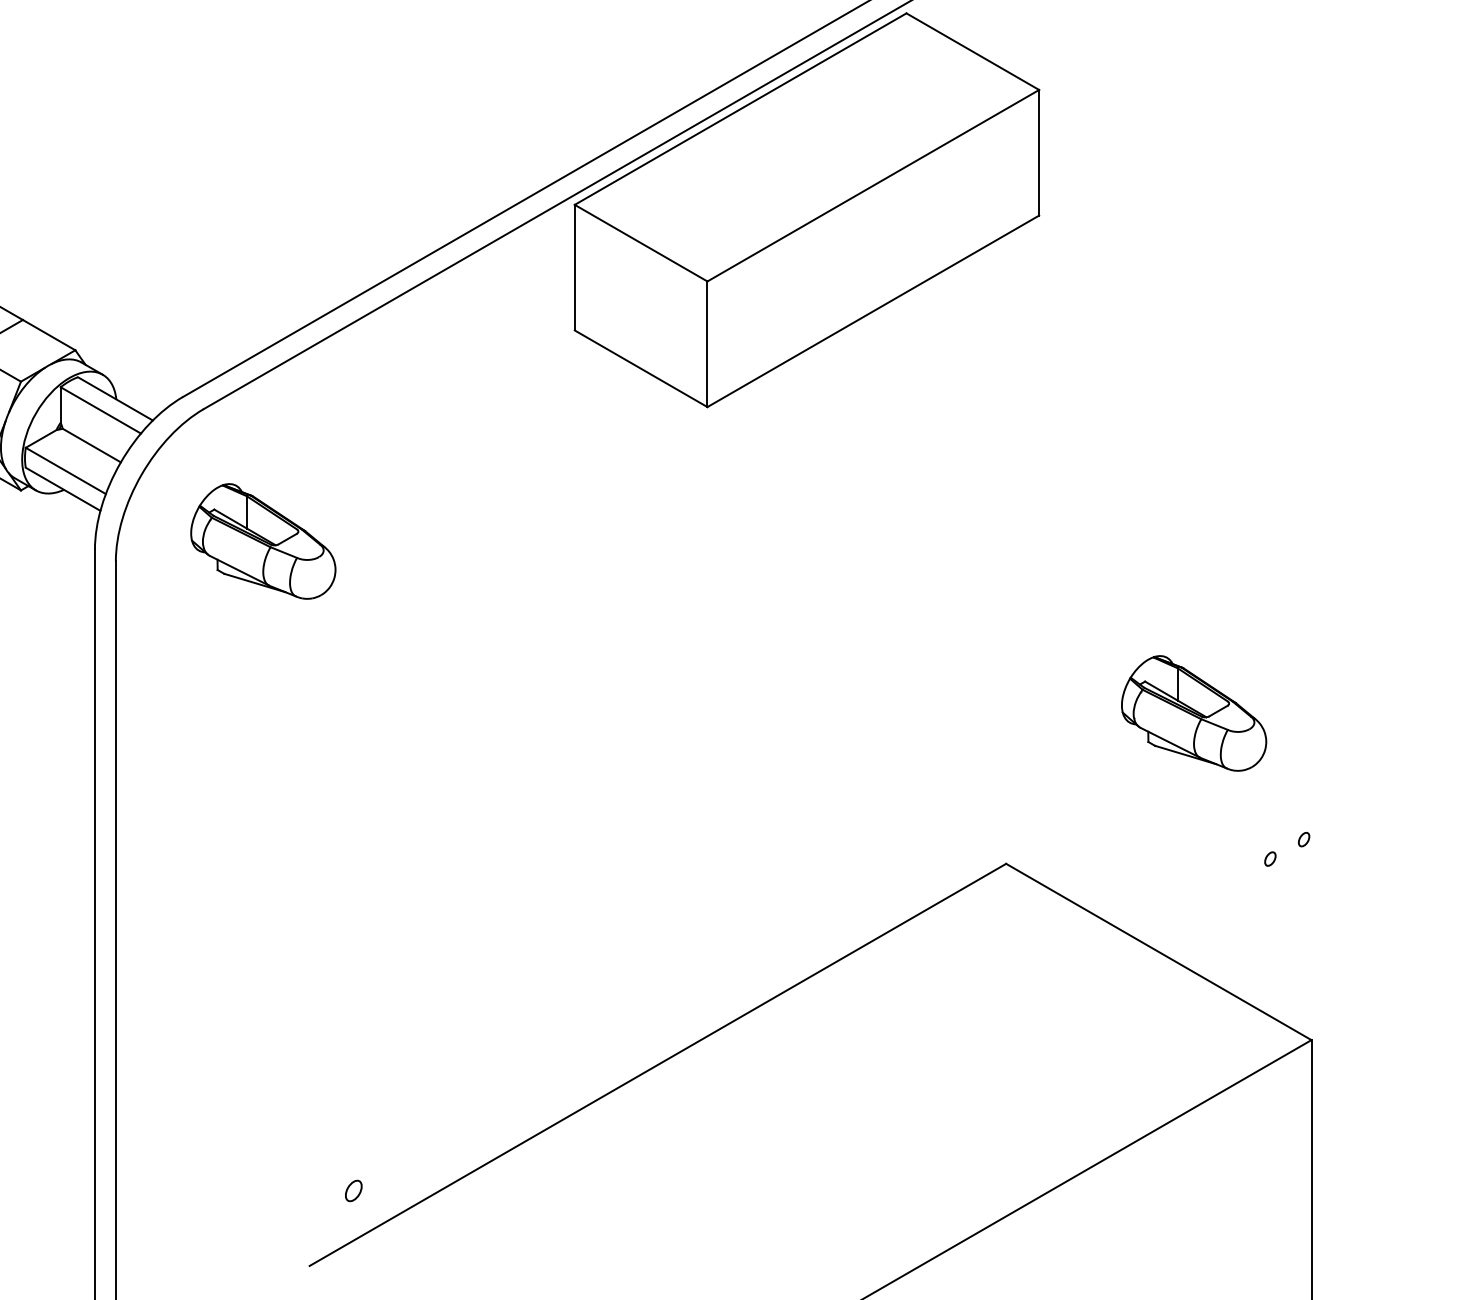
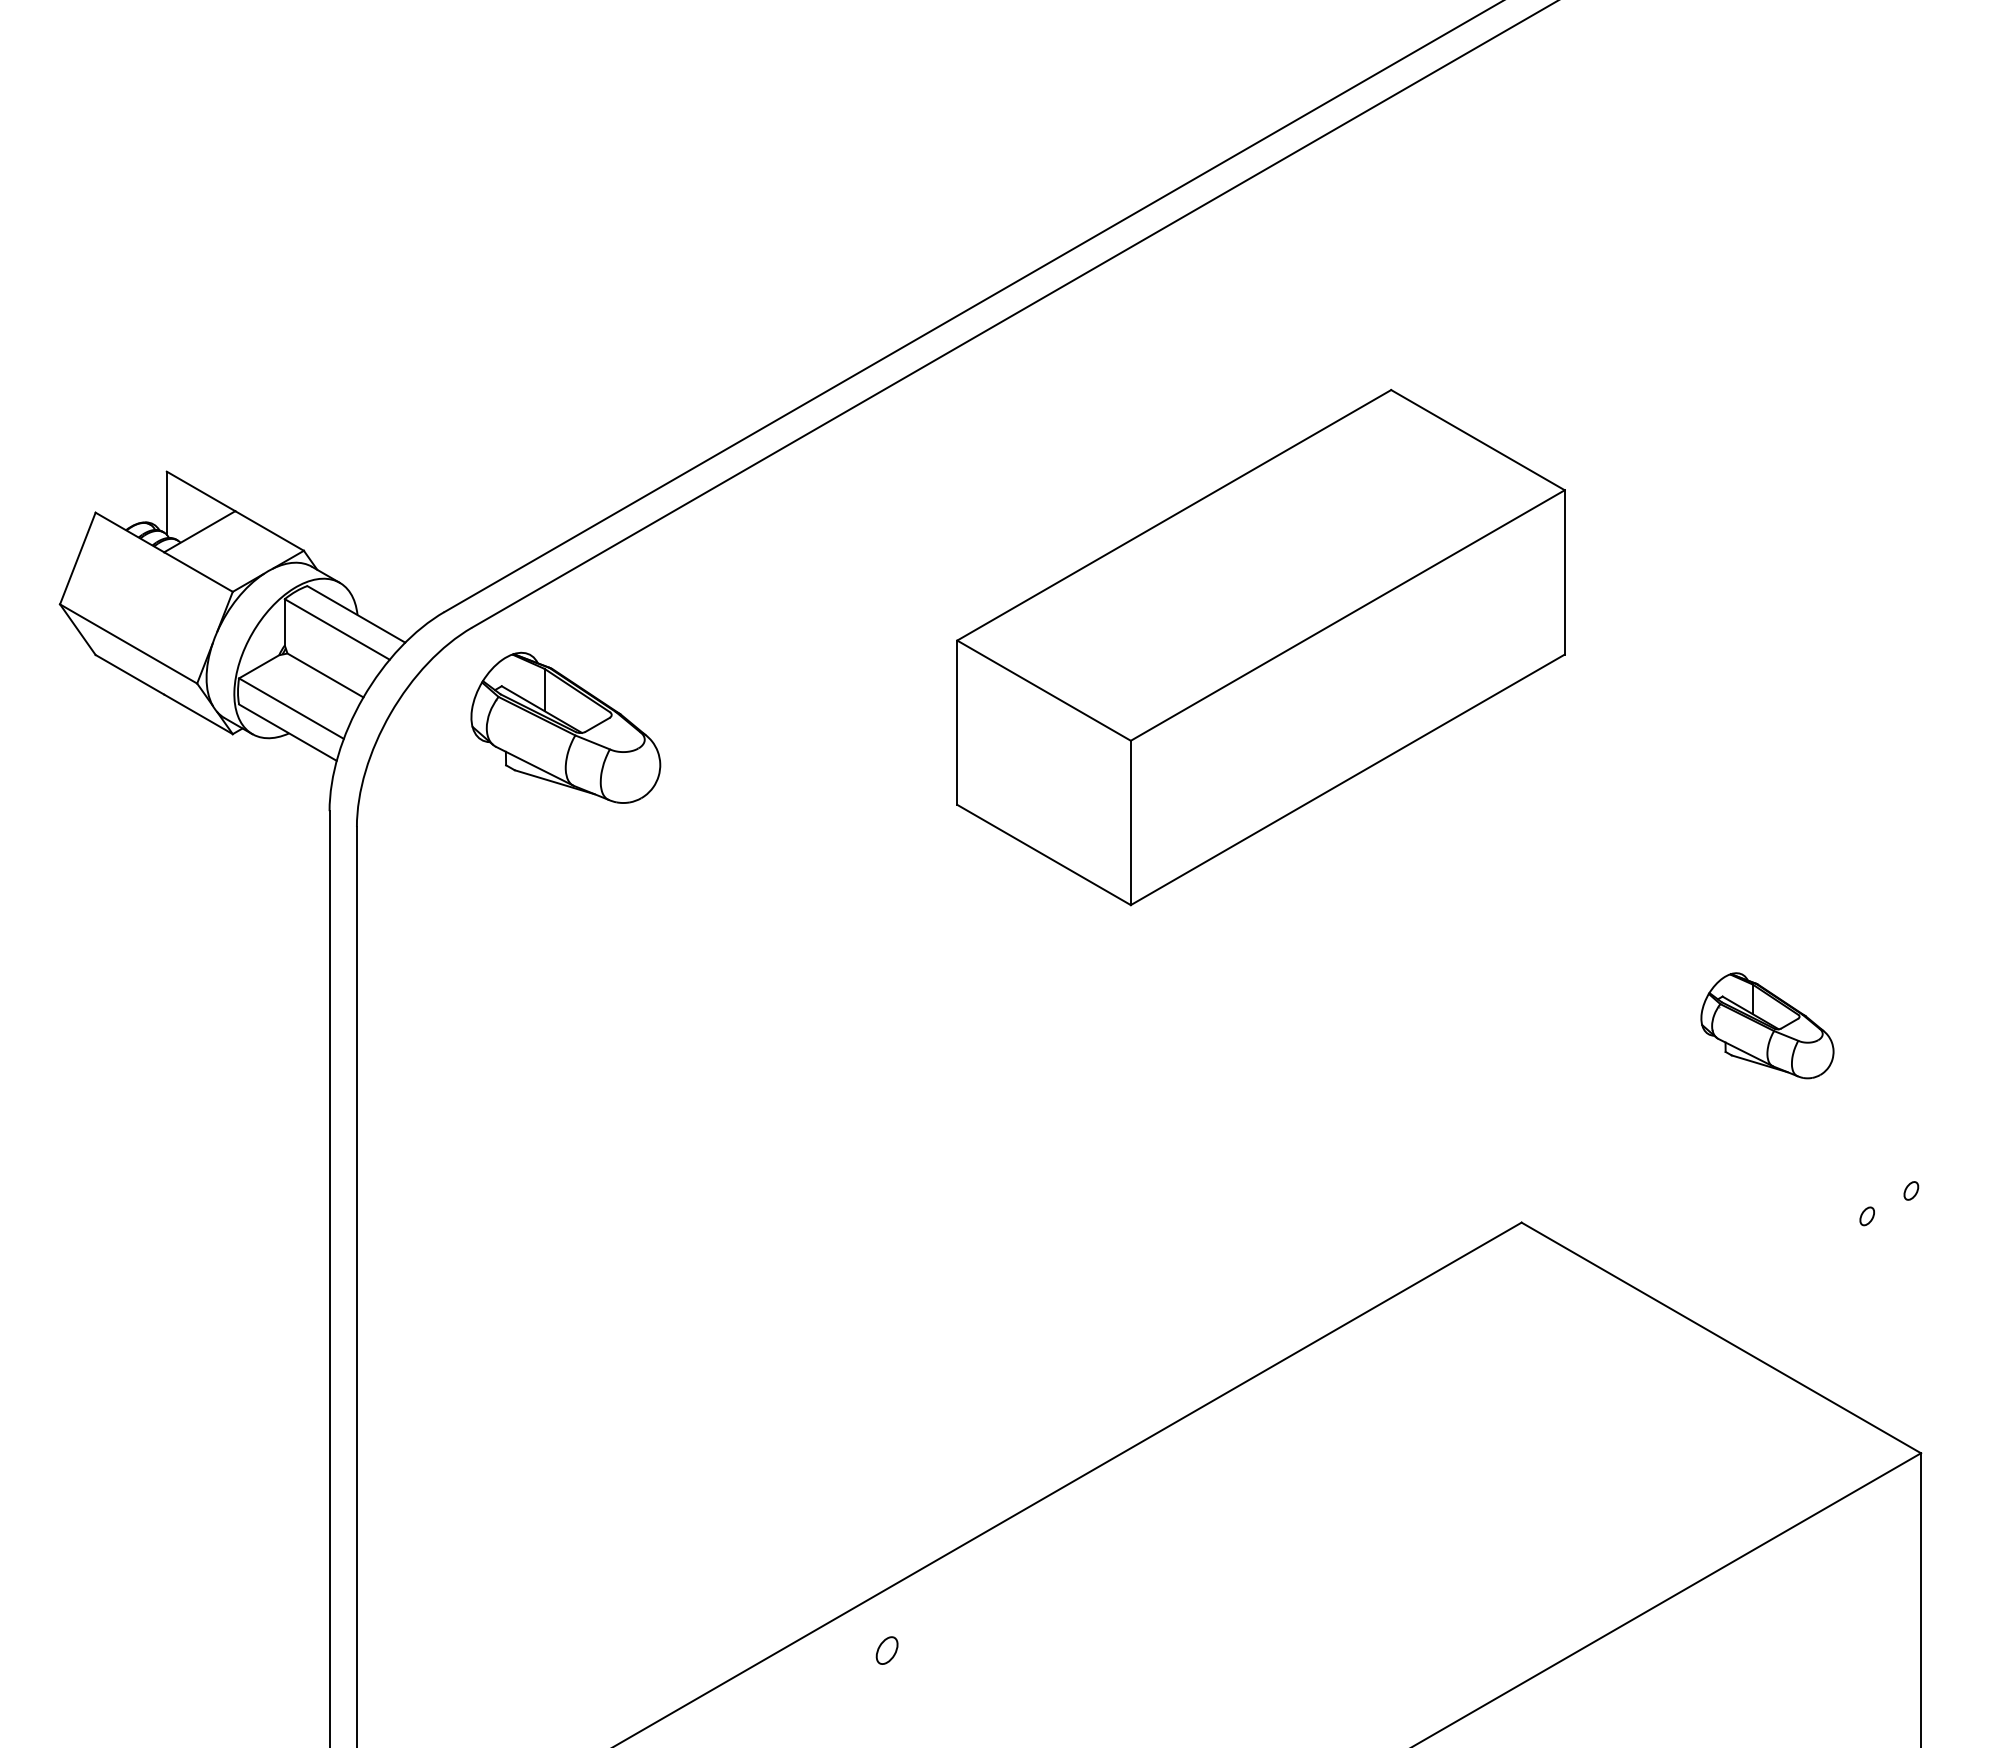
part: (806, 210) -> (1260, 647), moved
part: (263, 541) -> (565, 727), moved
part: (1194, 713) -> (1767, 1025), size x0.7
part: (353, 1190) -> (886, 1650), moved

